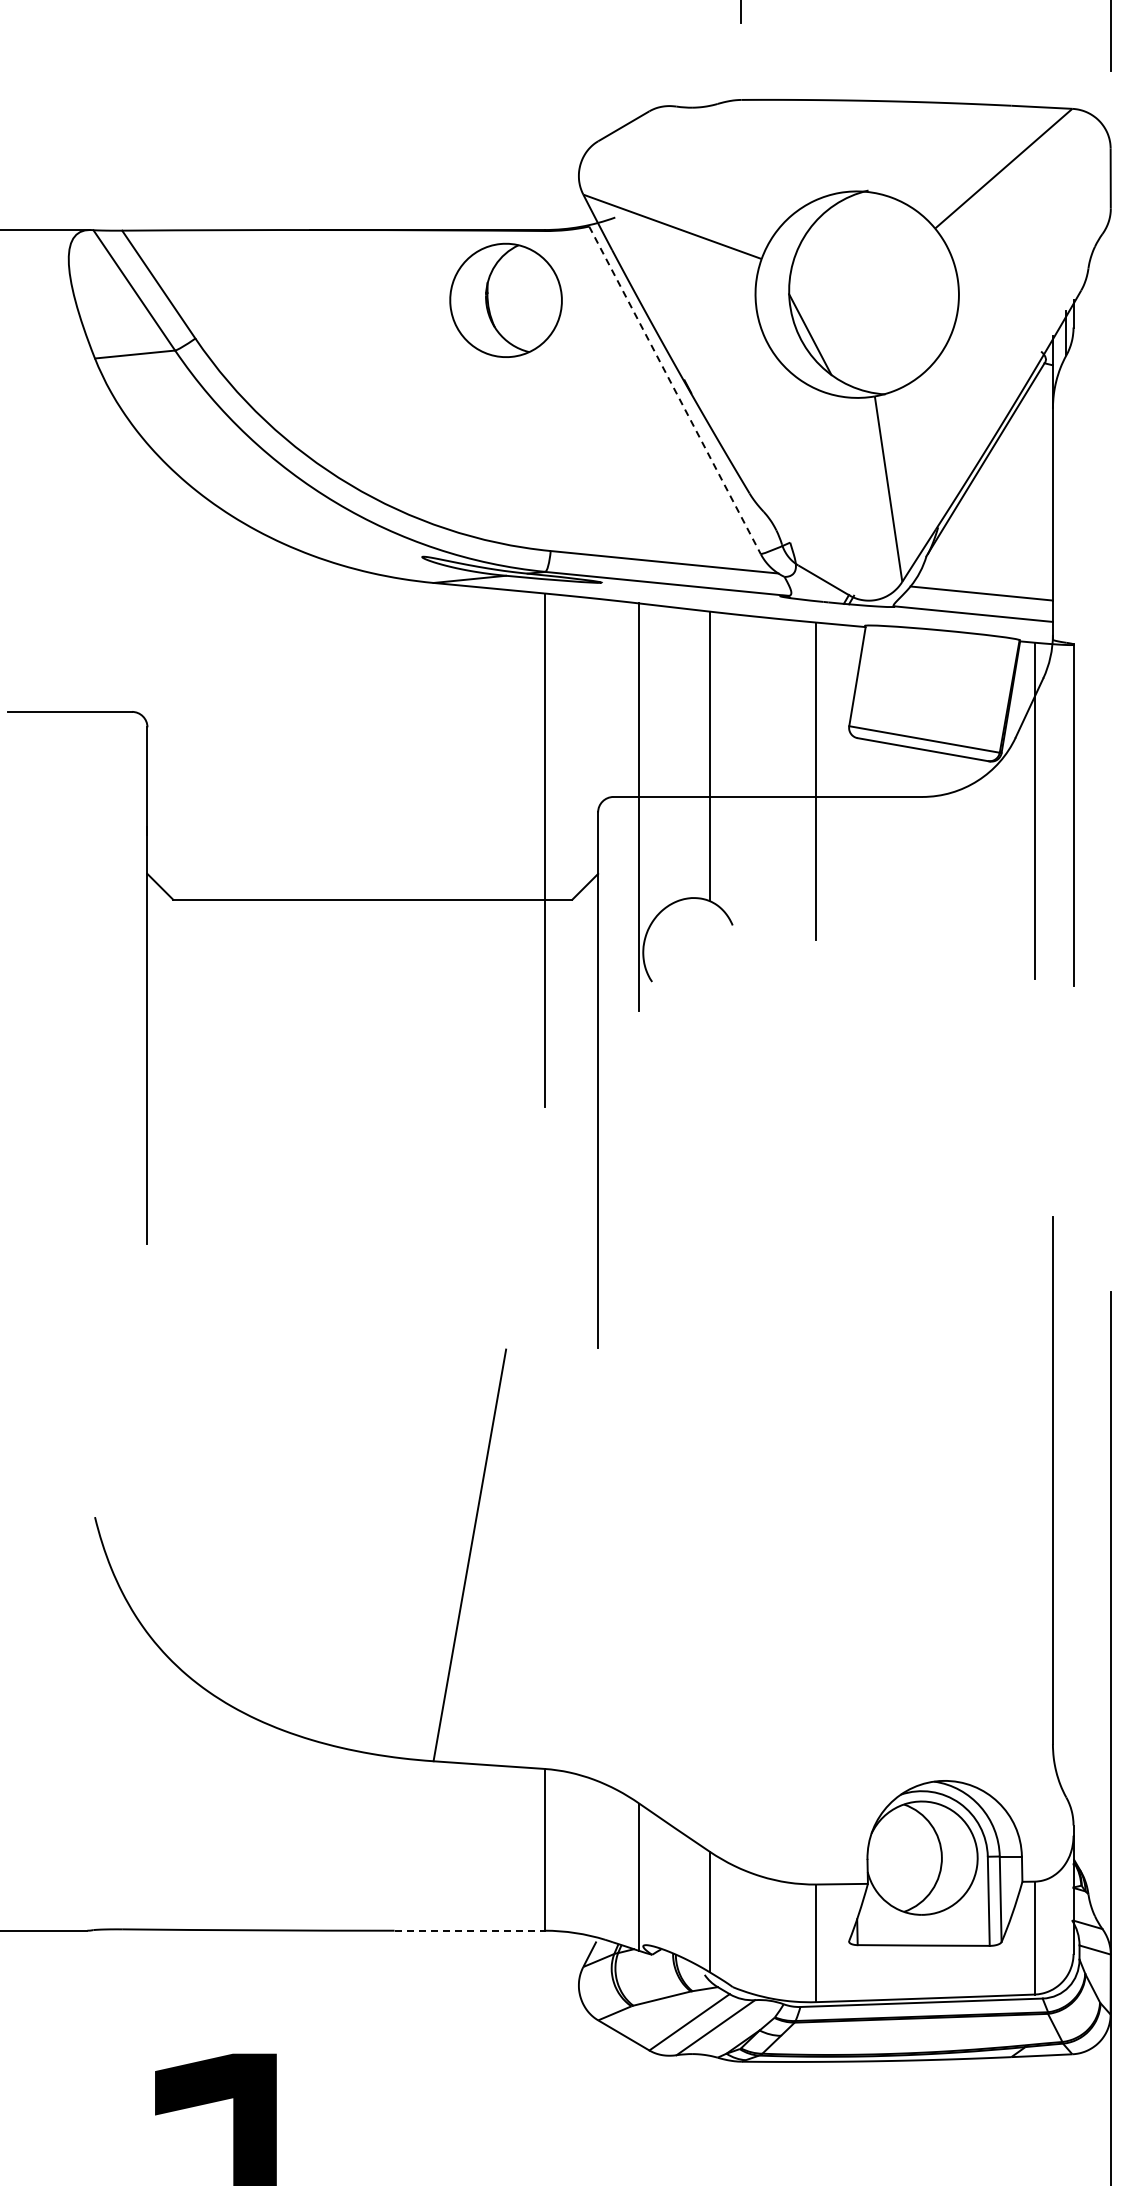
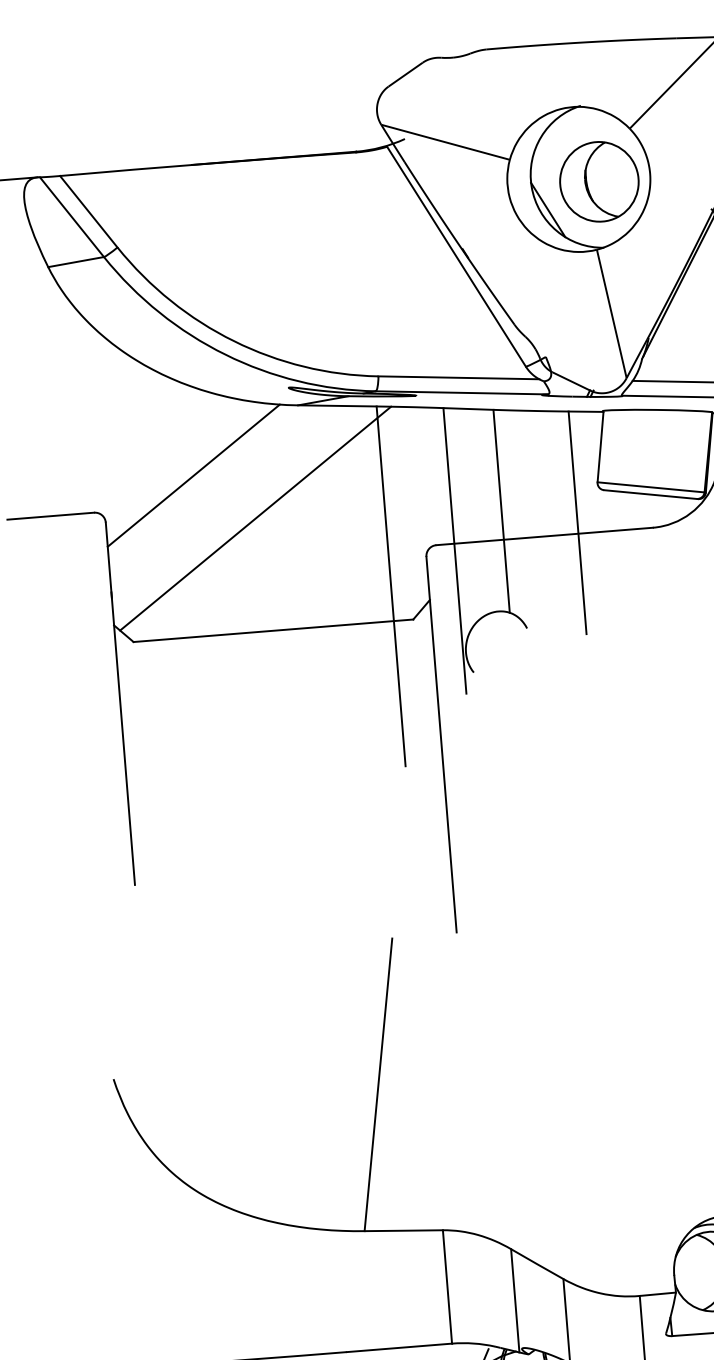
part: (505, 299) -> (598, 181), moved
line: (675, 390) -> (456, 256), dashed -> solid
line: (277, 670) -> (193, 475), added
line: (360, 738) -> (255, 518), added
line: (470, 1930) -> (400, 1347), dashed -> solid

